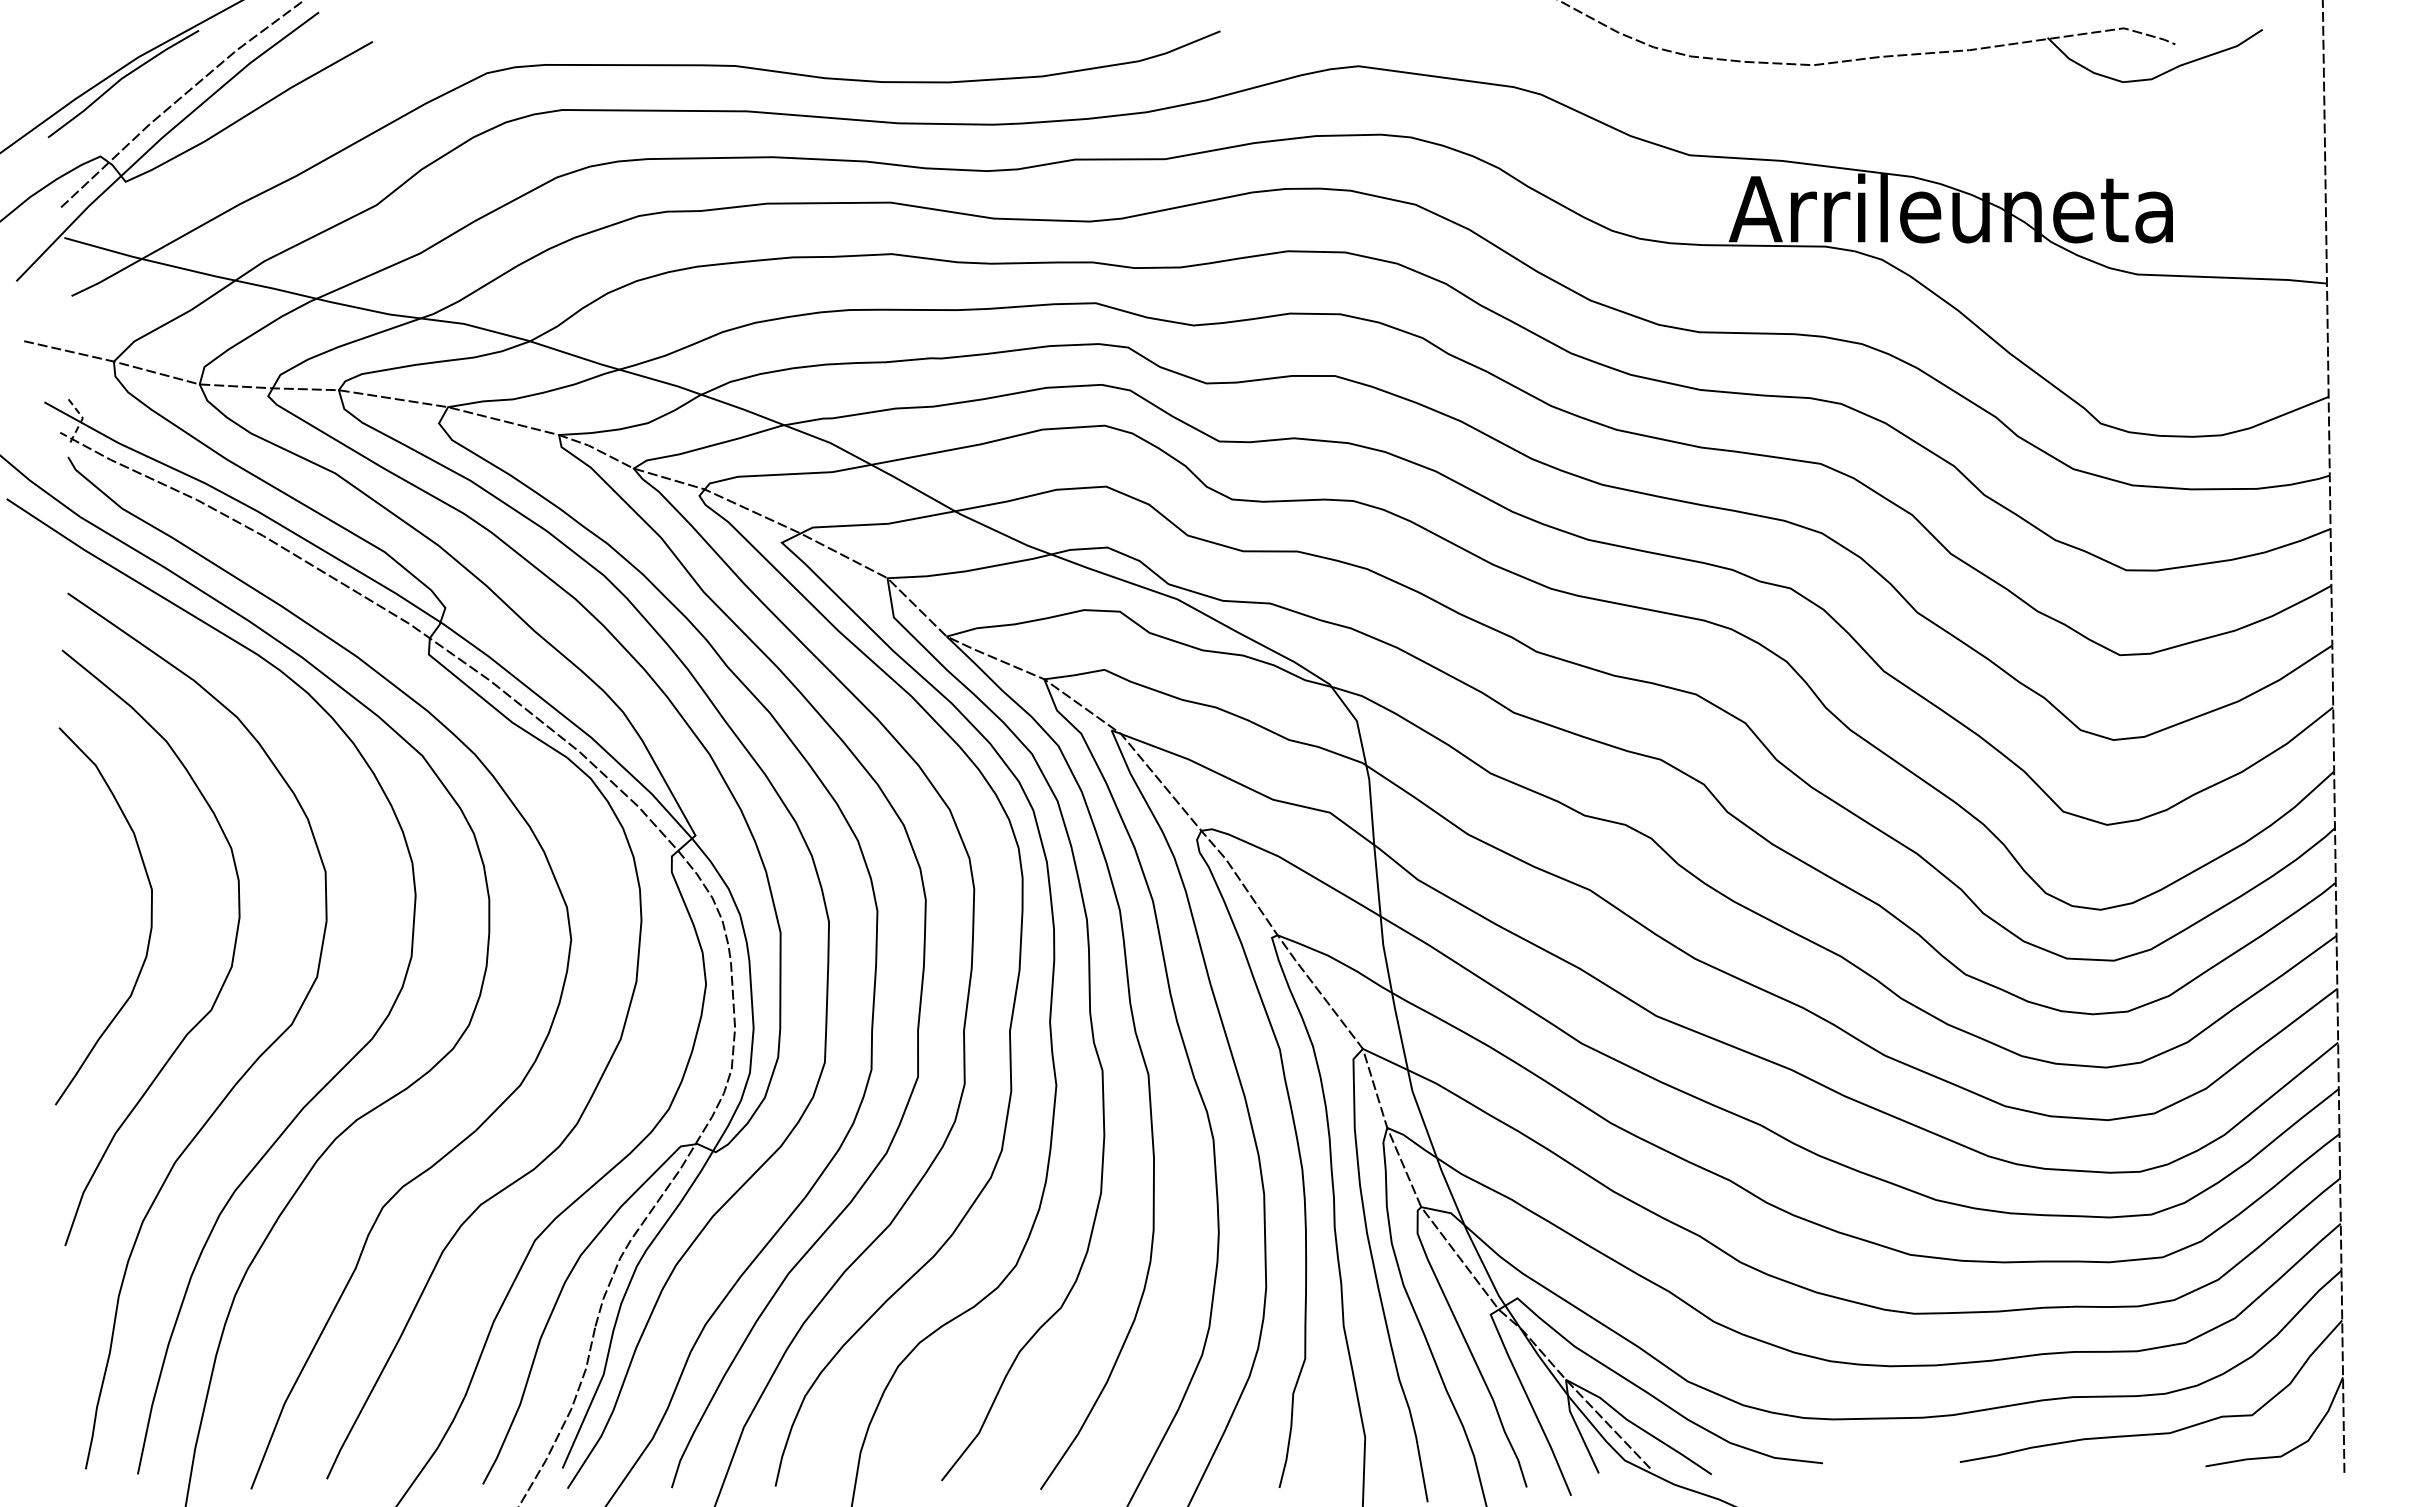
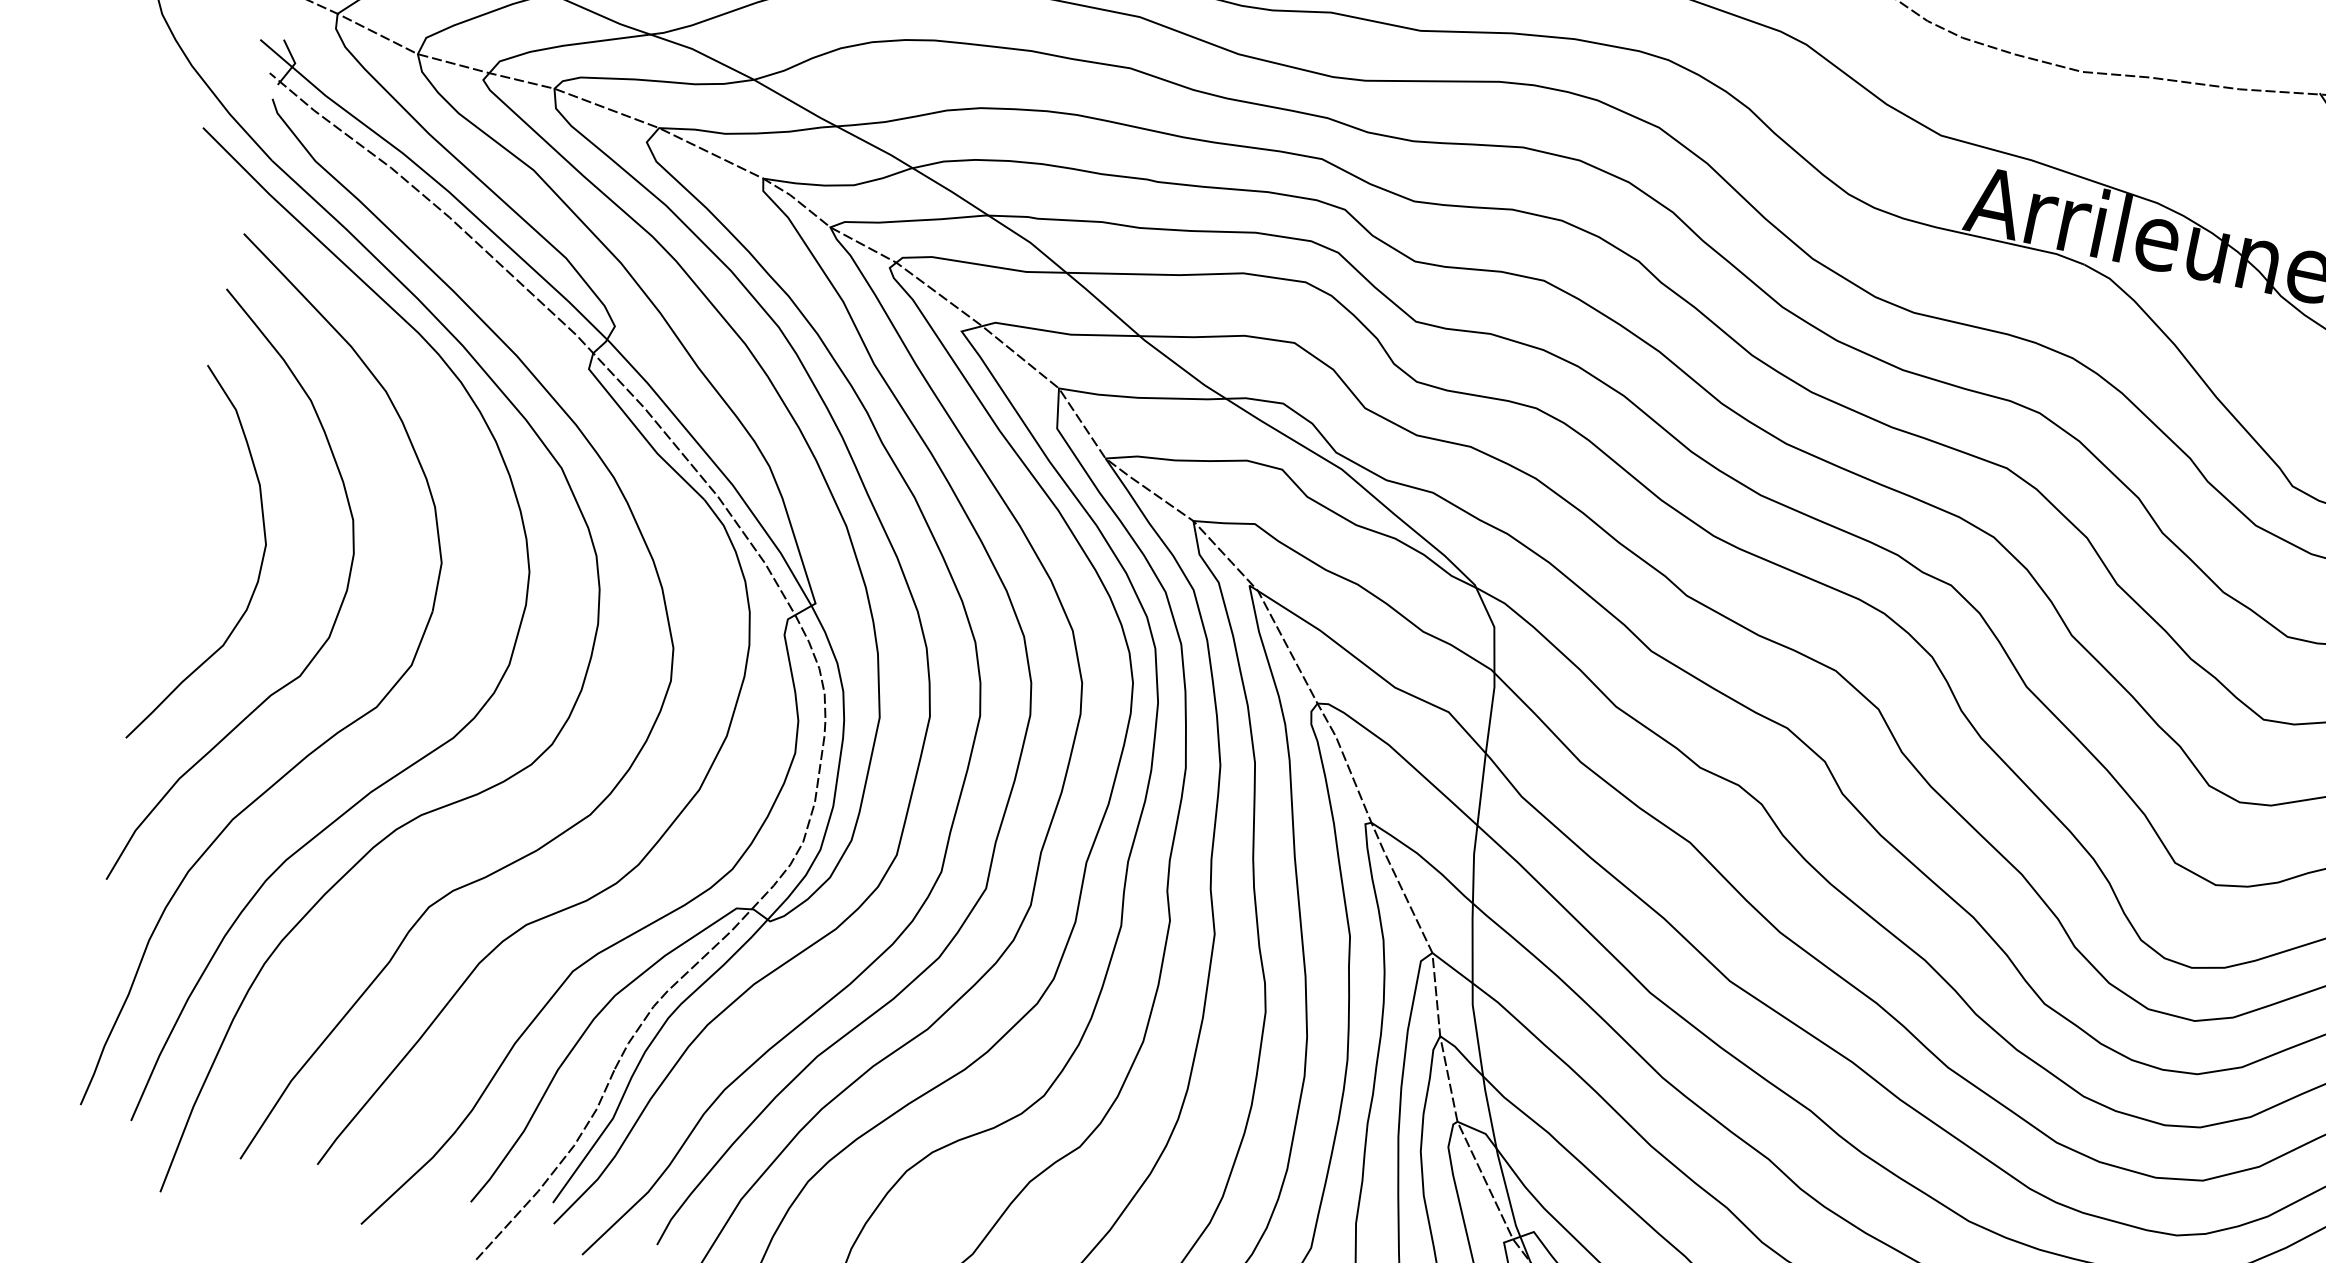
line: (82, 418) -> (294, 63), dashed -> solid

